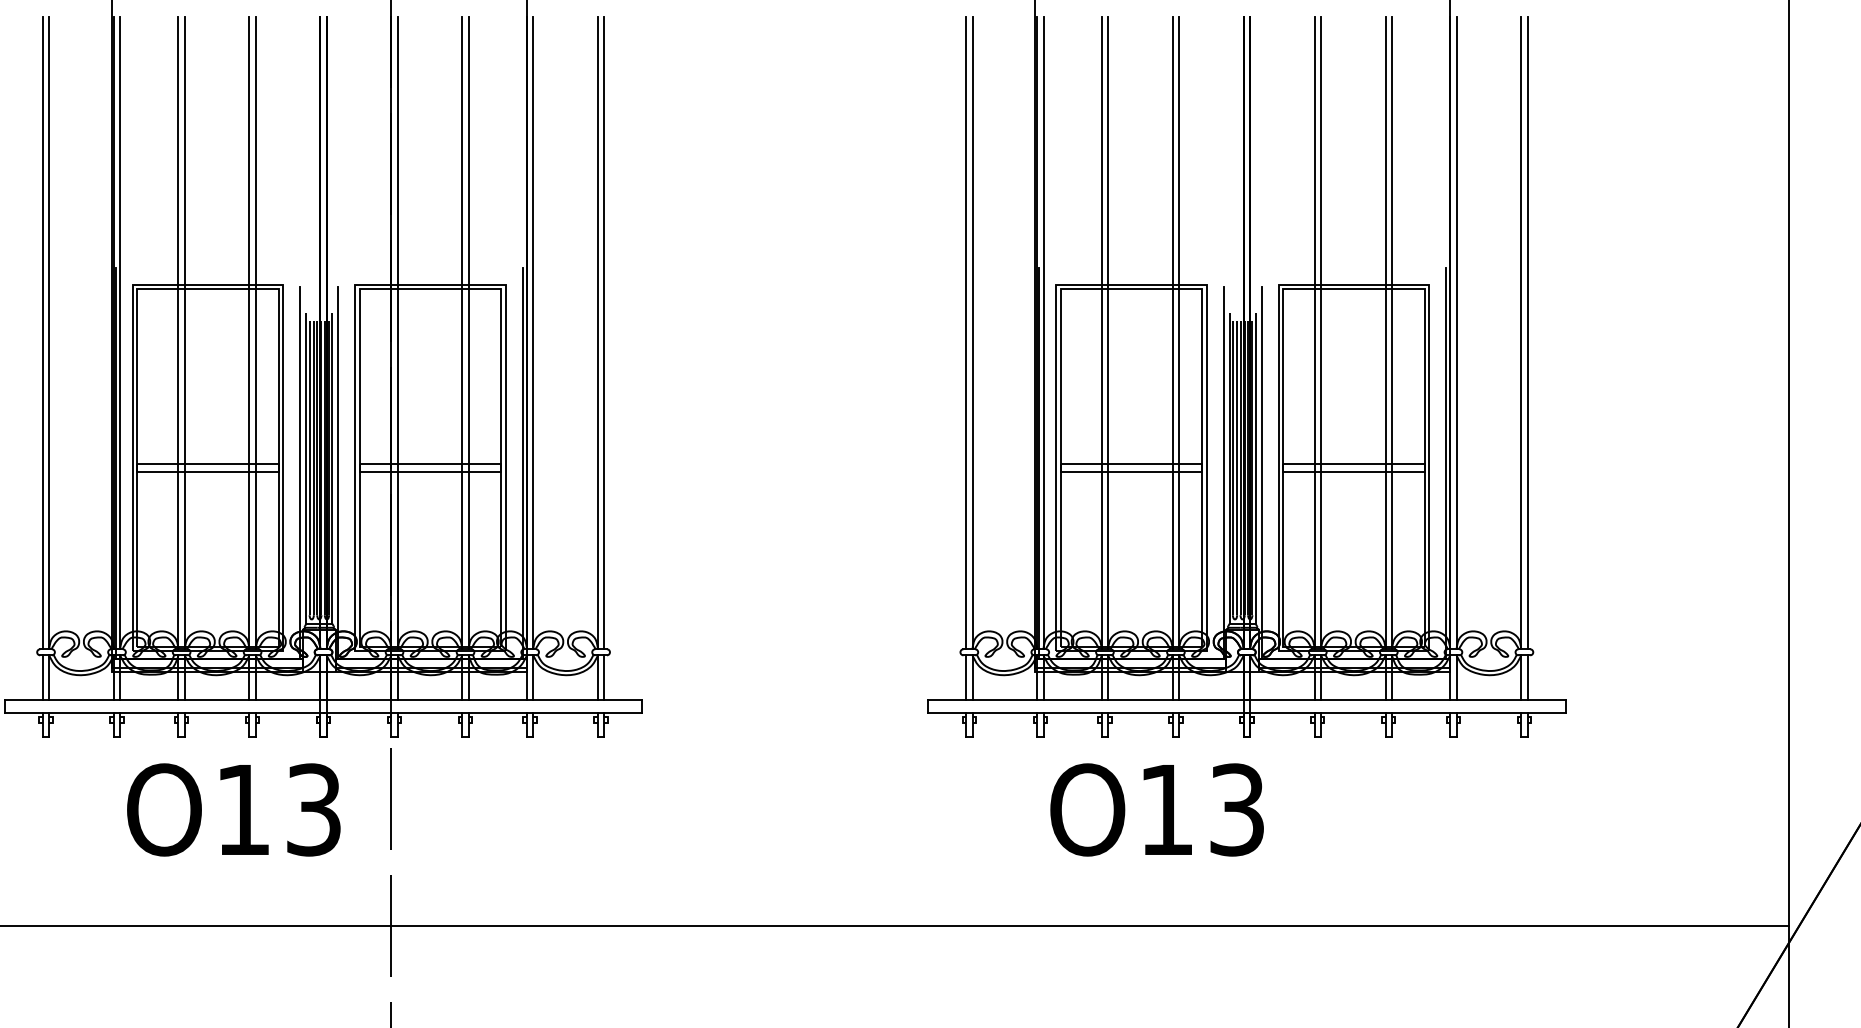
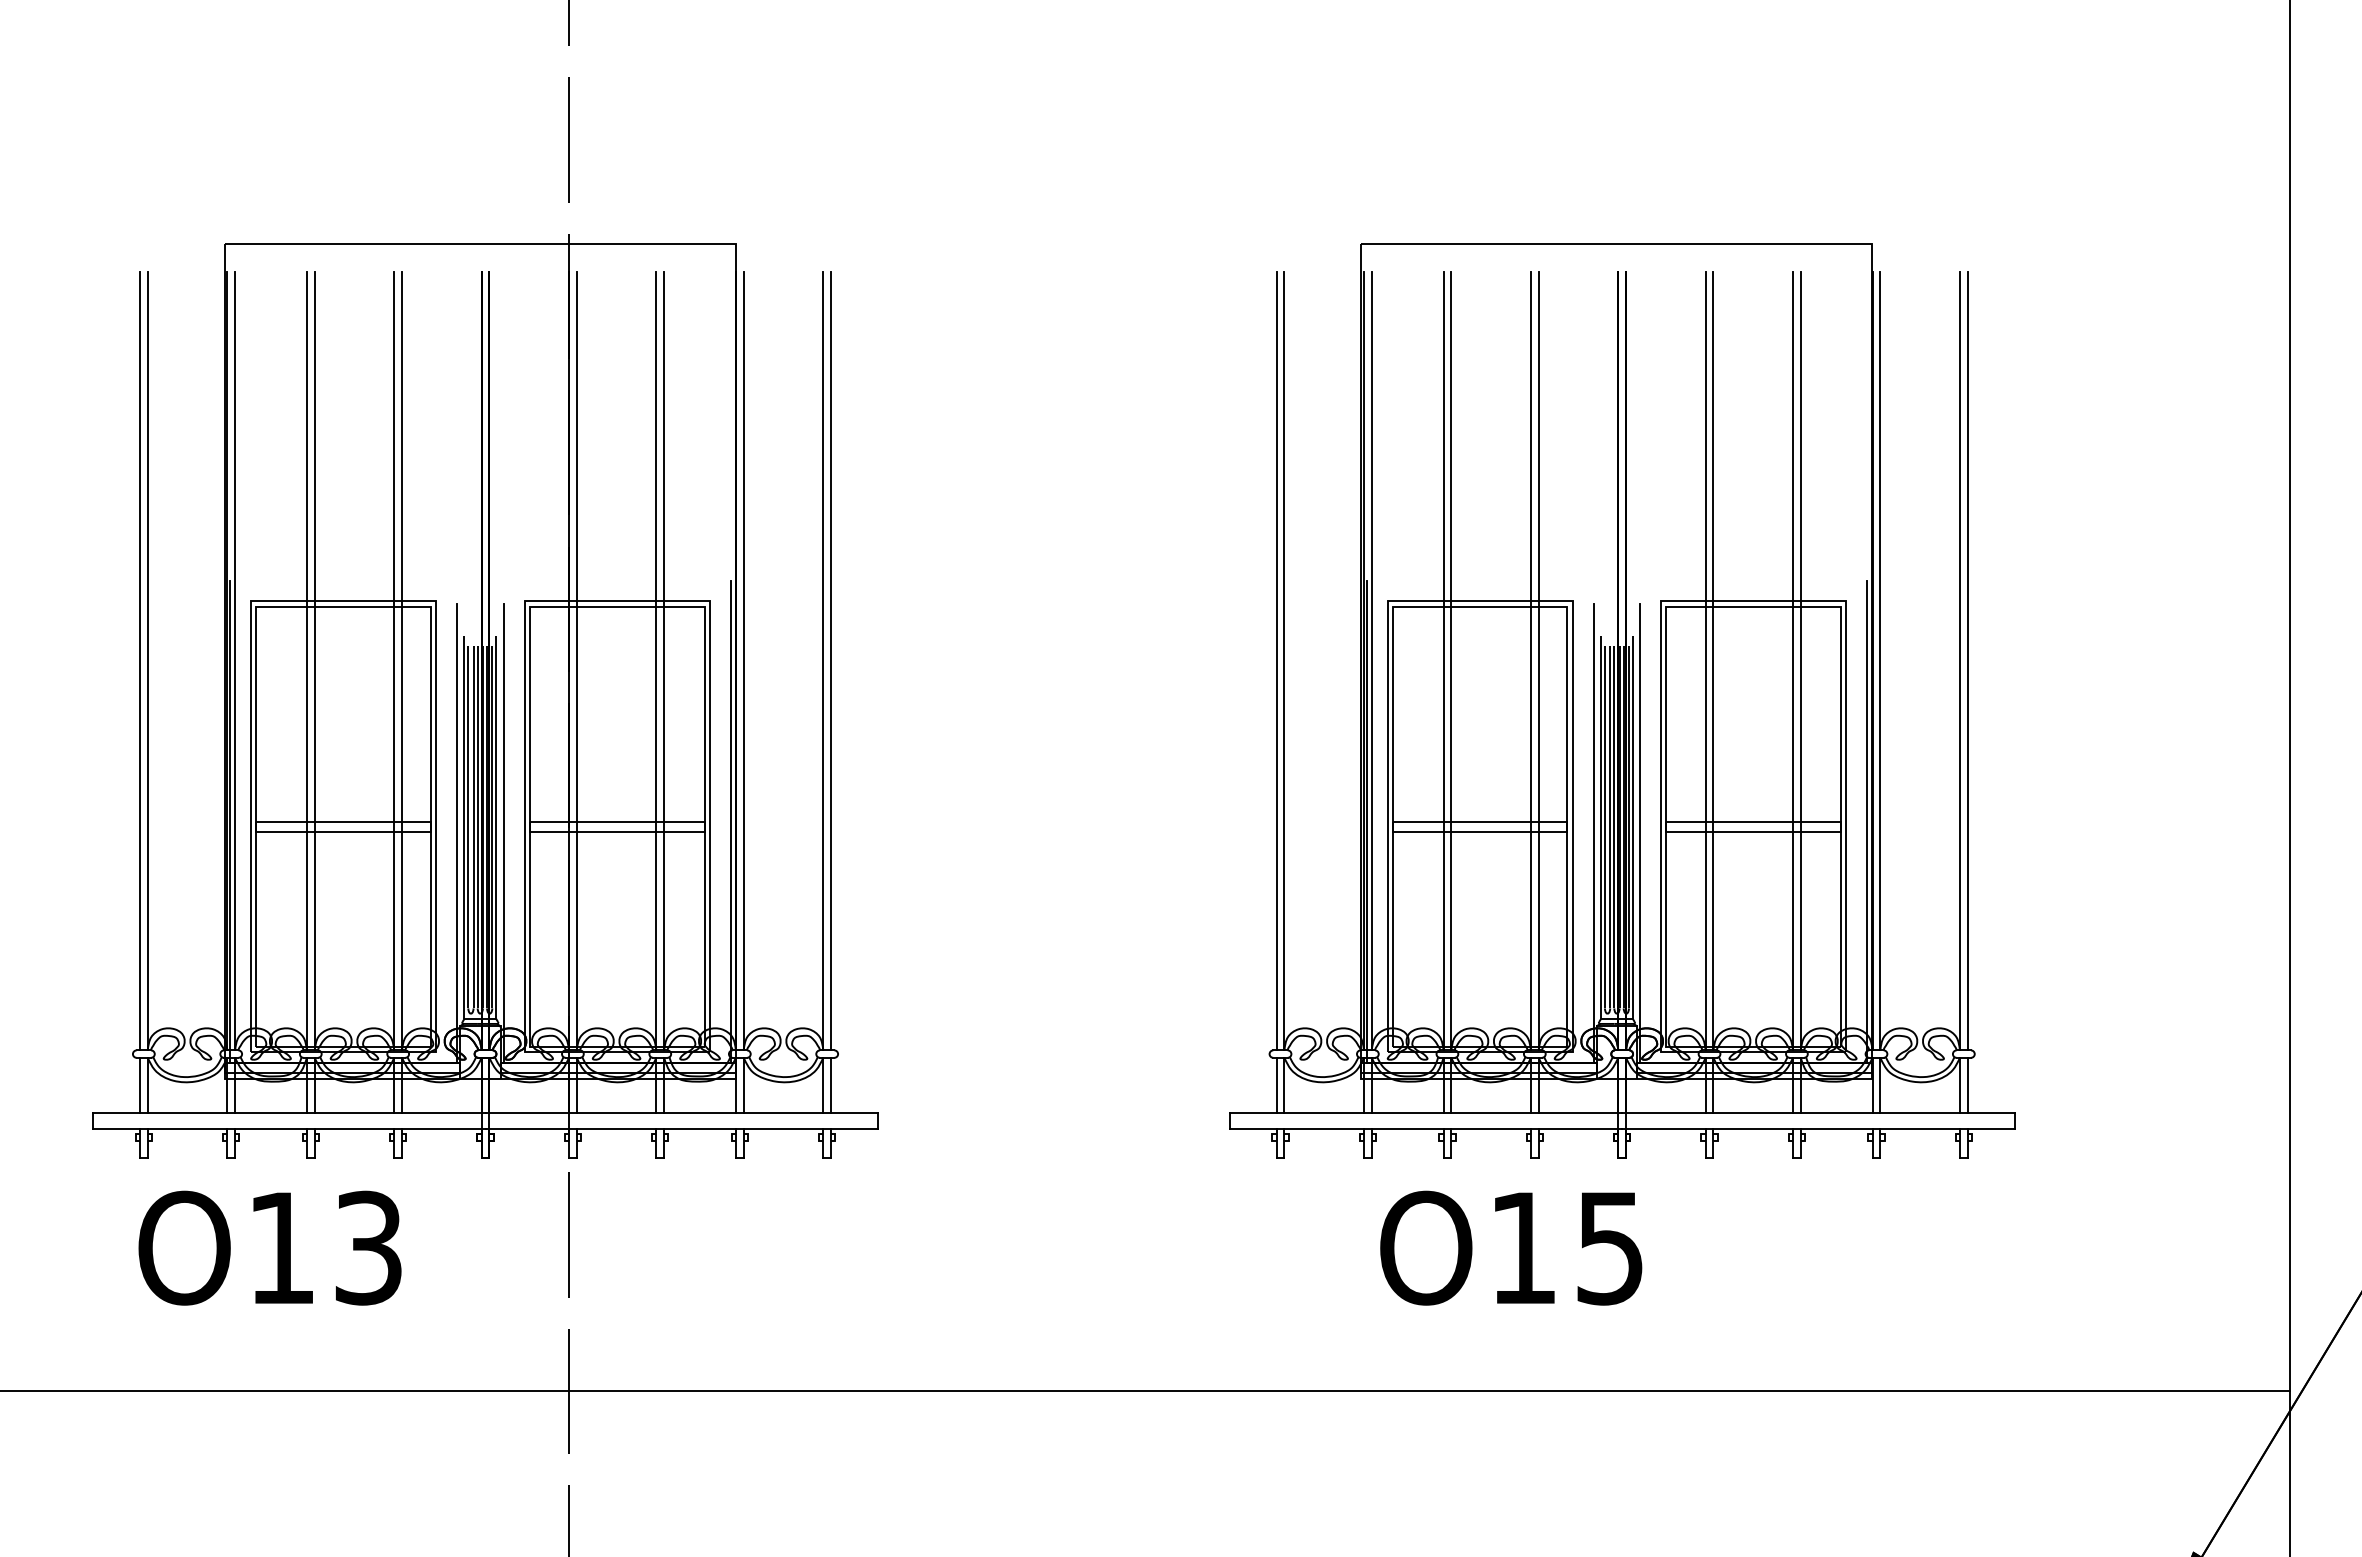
text: (233, 809) -> (269, 1247), moved
text: (1237, 809) -> (1610, 1247), O13 -> O15

